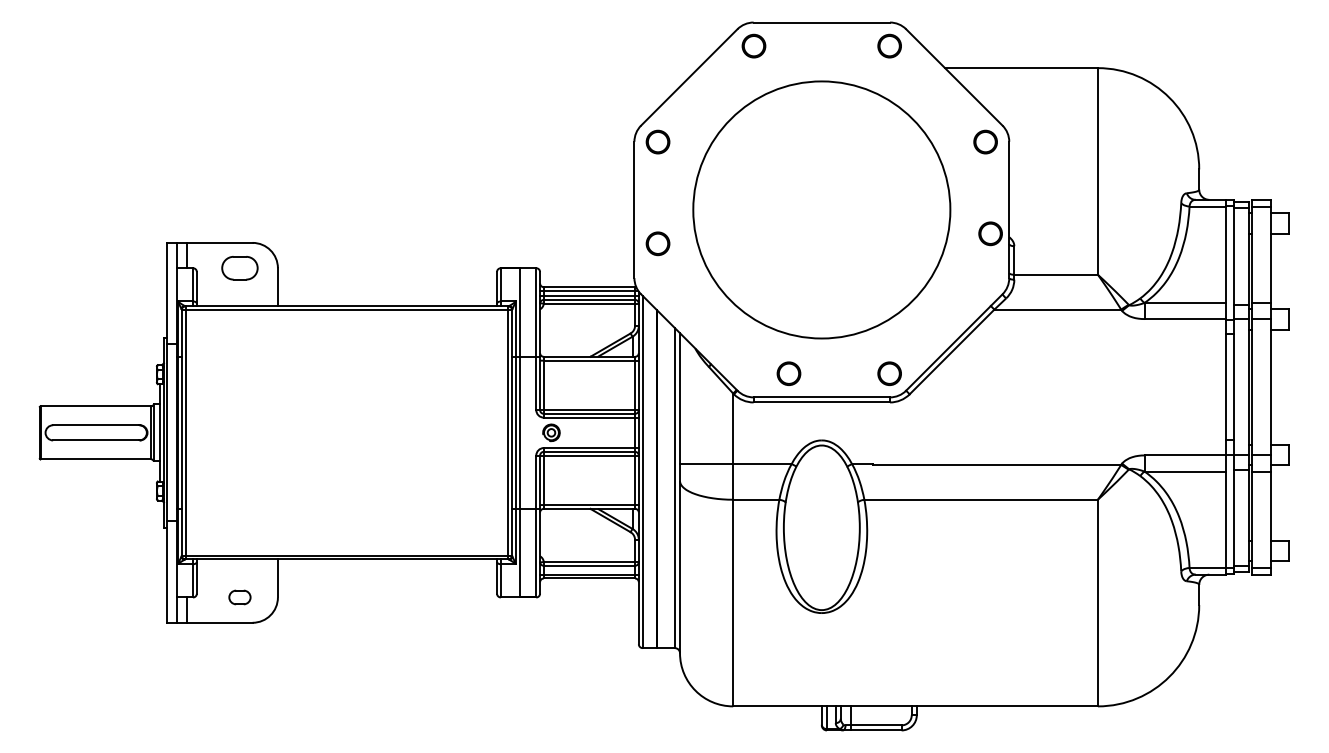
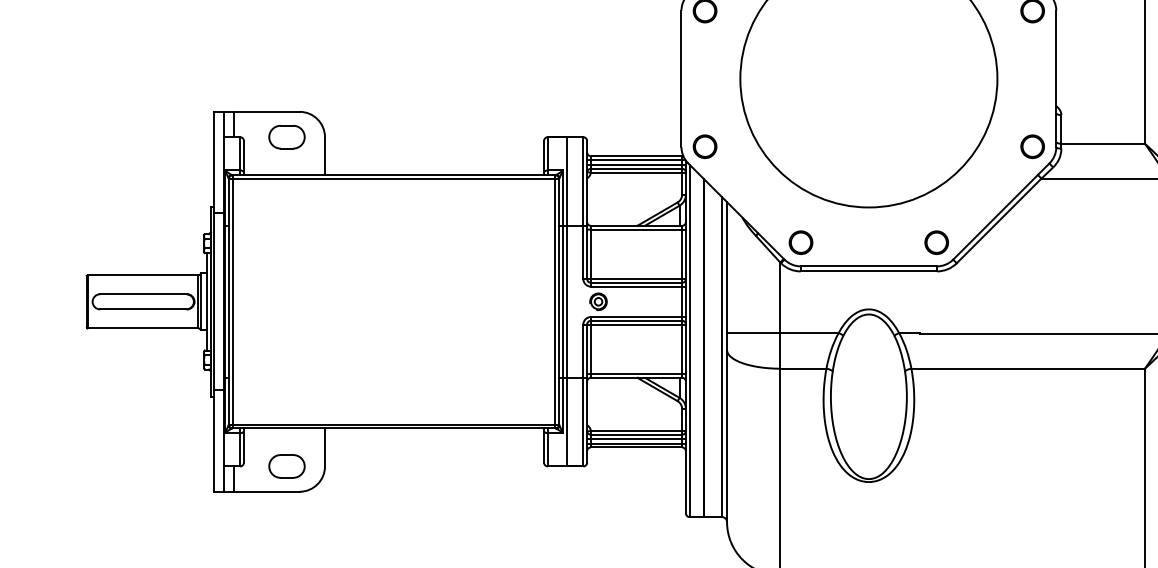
part: (990, 233) -> (1032, 146), moved
part: (657, 243) -> (704, 146), moved
part: (788, 373) -> (800, 242), moved
line: (589, 569) -> (636, 438), added
part: (239, 597) -> (286, 466), size x1.67

